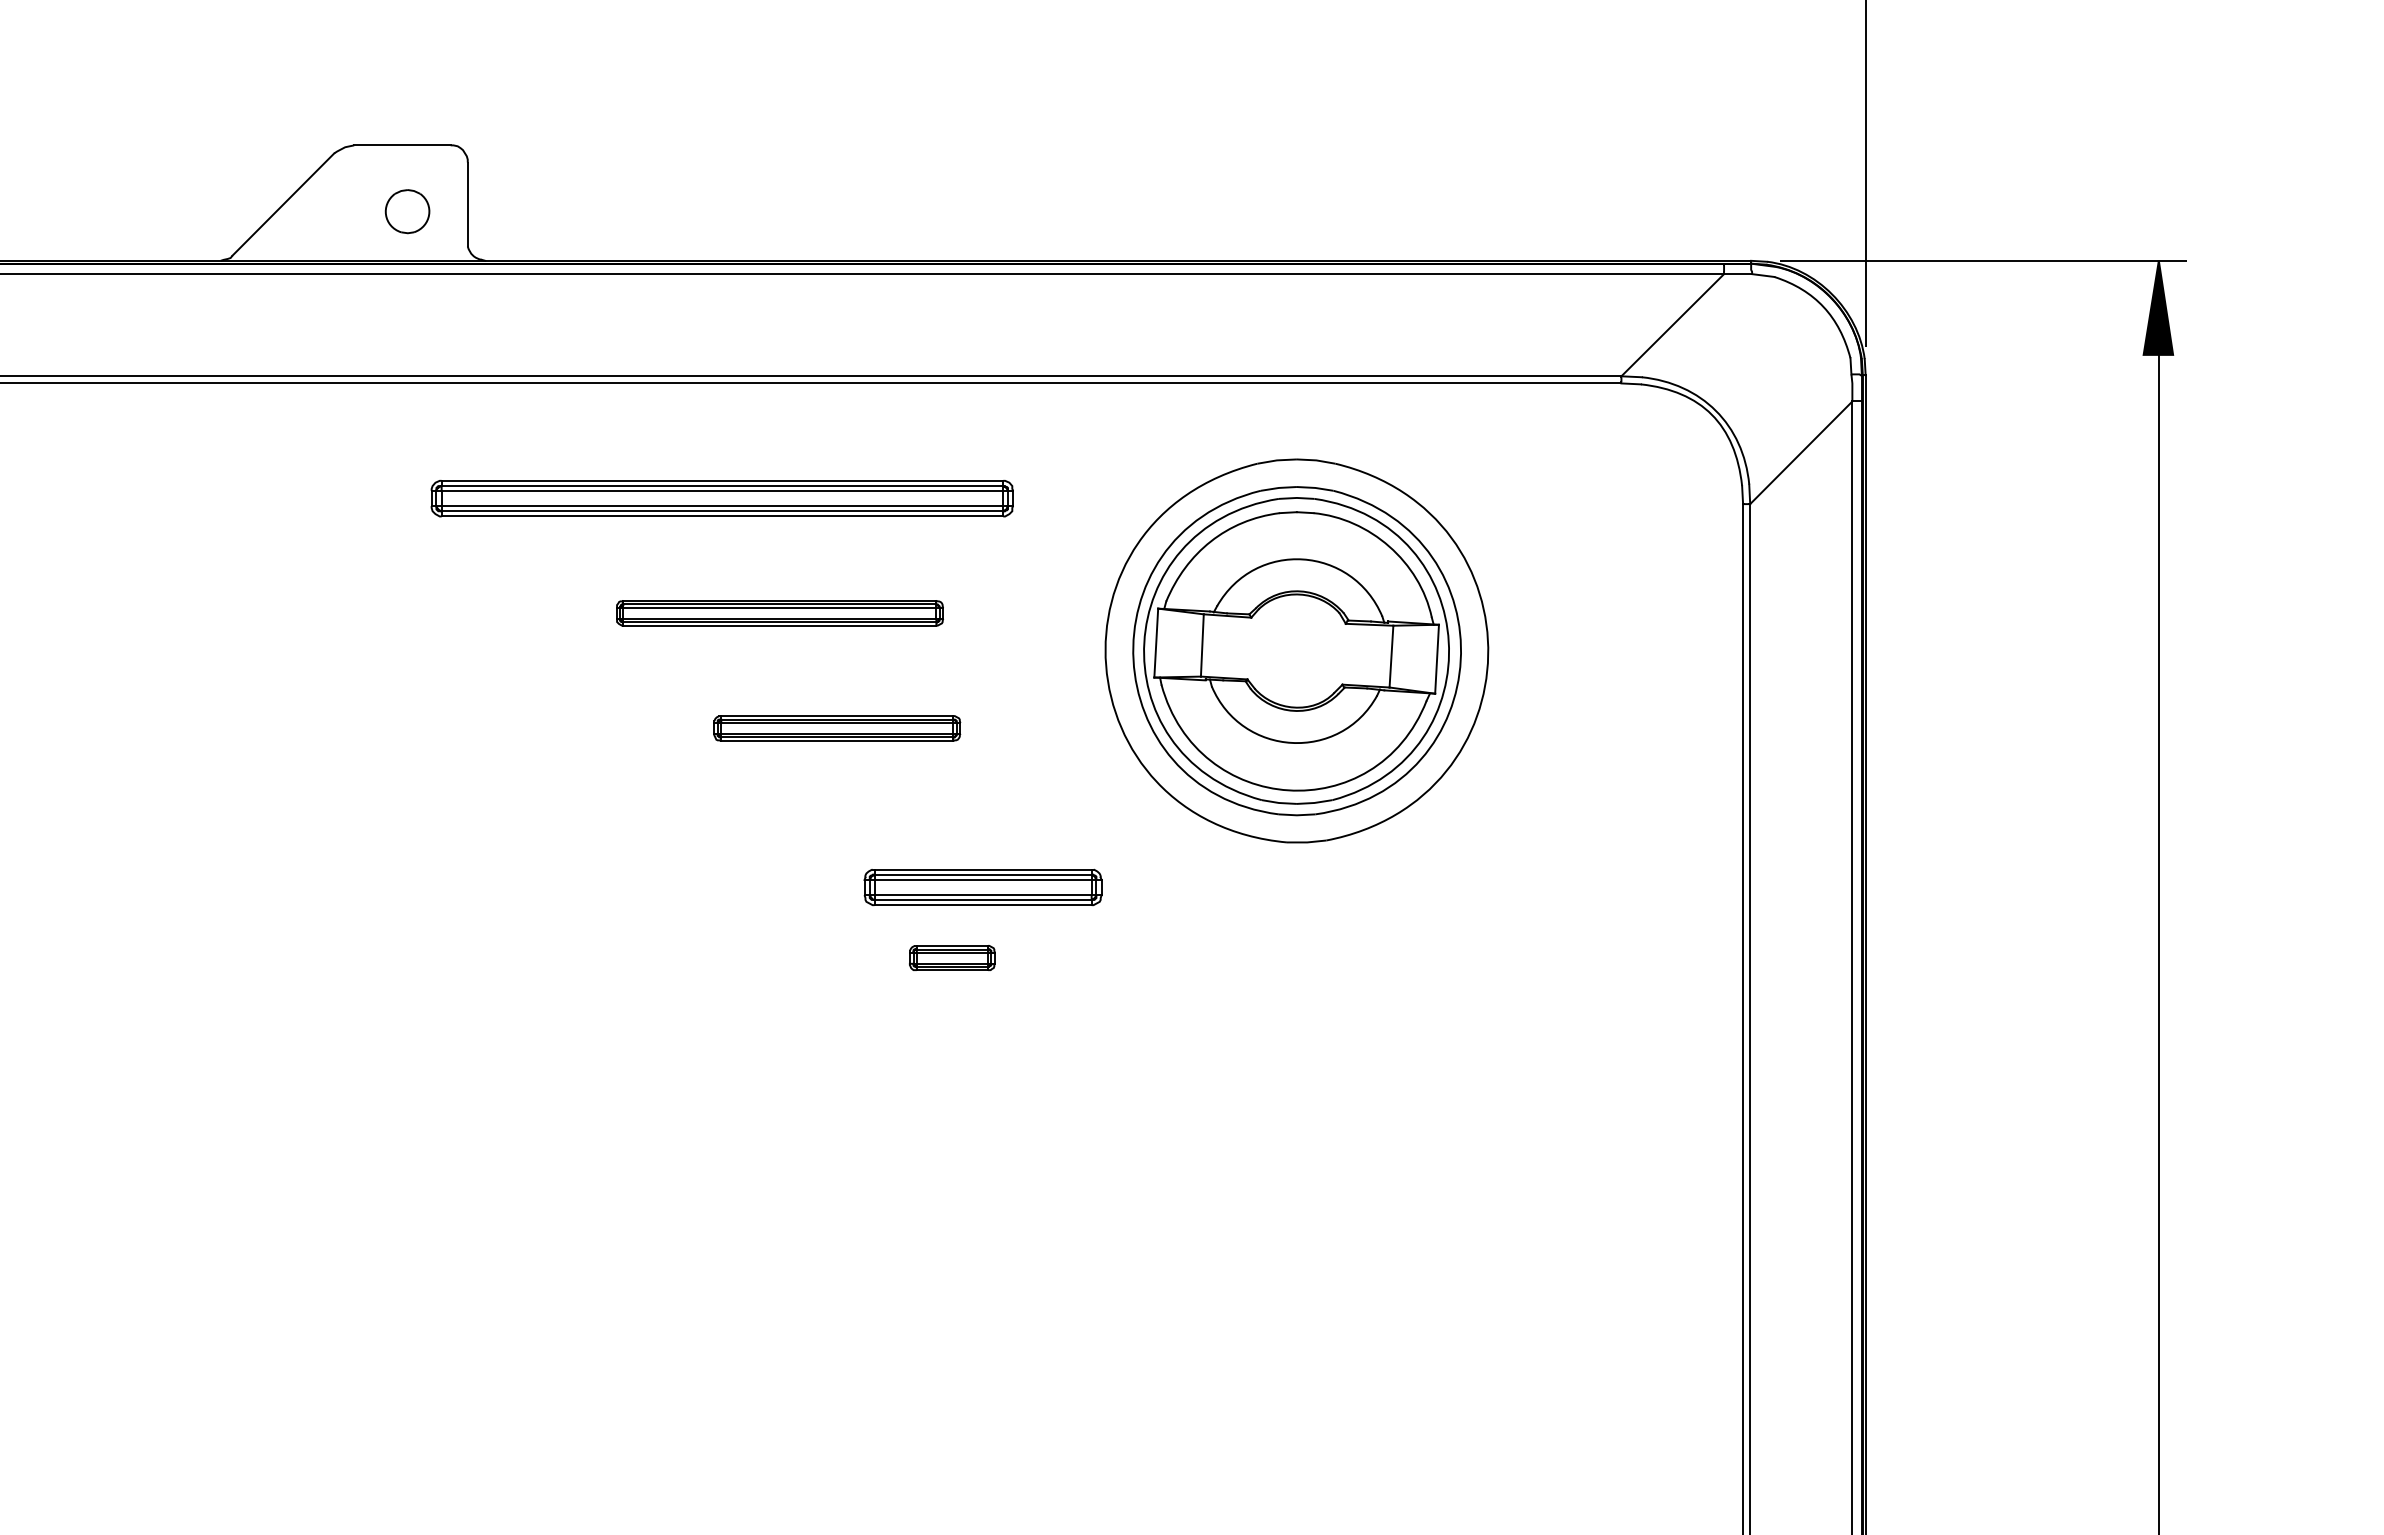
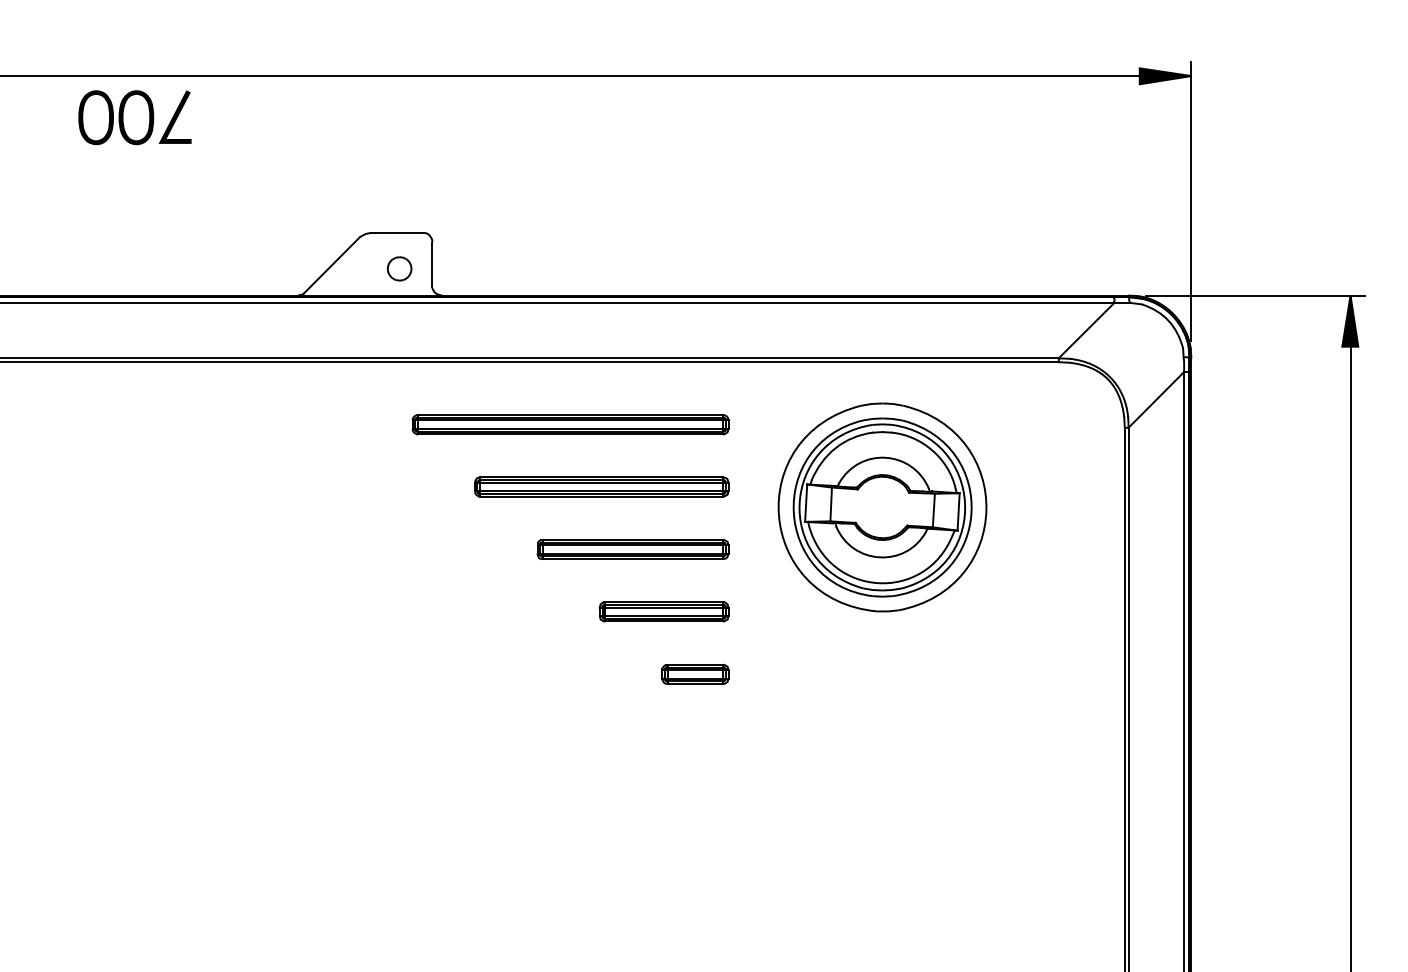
part: (779, 612) -> (601, 486), size x1.43
part: (836, 728) -> (632, 549), size x1.43
part: (981, 886) -> (663, 611), moved
part: (952, 956) -> (695, 673), size x1.43

